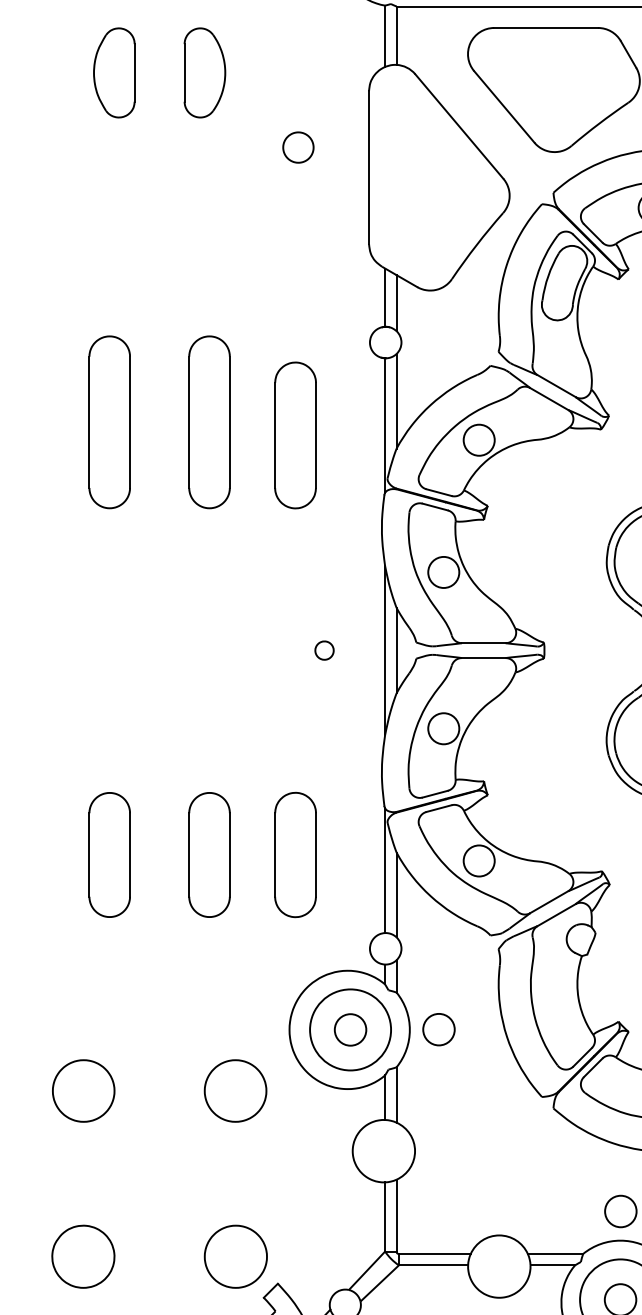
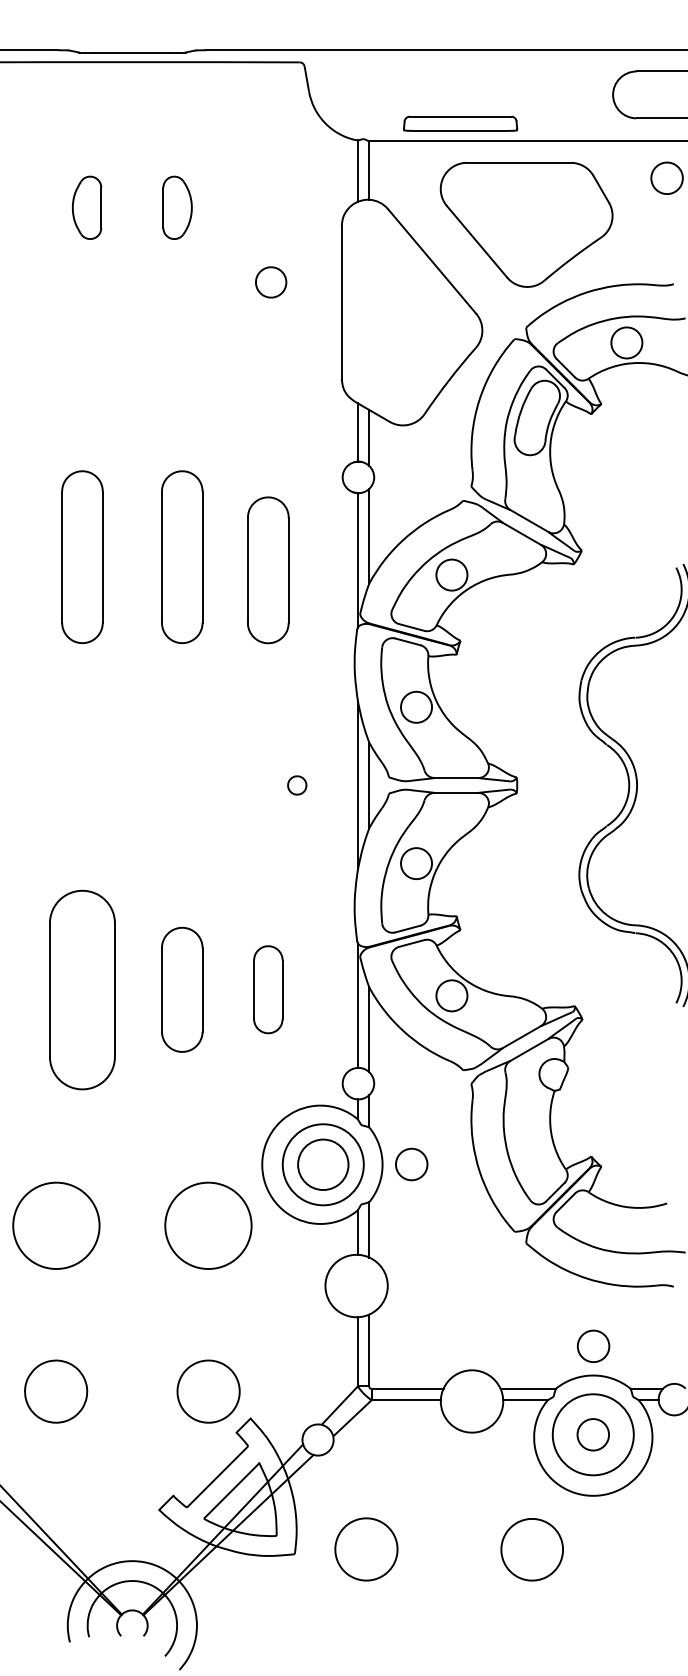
part: (113, 72) -> (86, 207), size x0.7
part: (204, 72) -> (177, 207), size x0.7
part: (109, 854) -> (82, 989), size x1.6
part: (295, 854) -> (268, 989), size x0.7
circle: (350, 1029) -> (323, 1164), size x1.6
part: (83, 1090) -> (56, 1225), size x1.4
part: (234, 1090) -> (207, 1225), size x1.4

